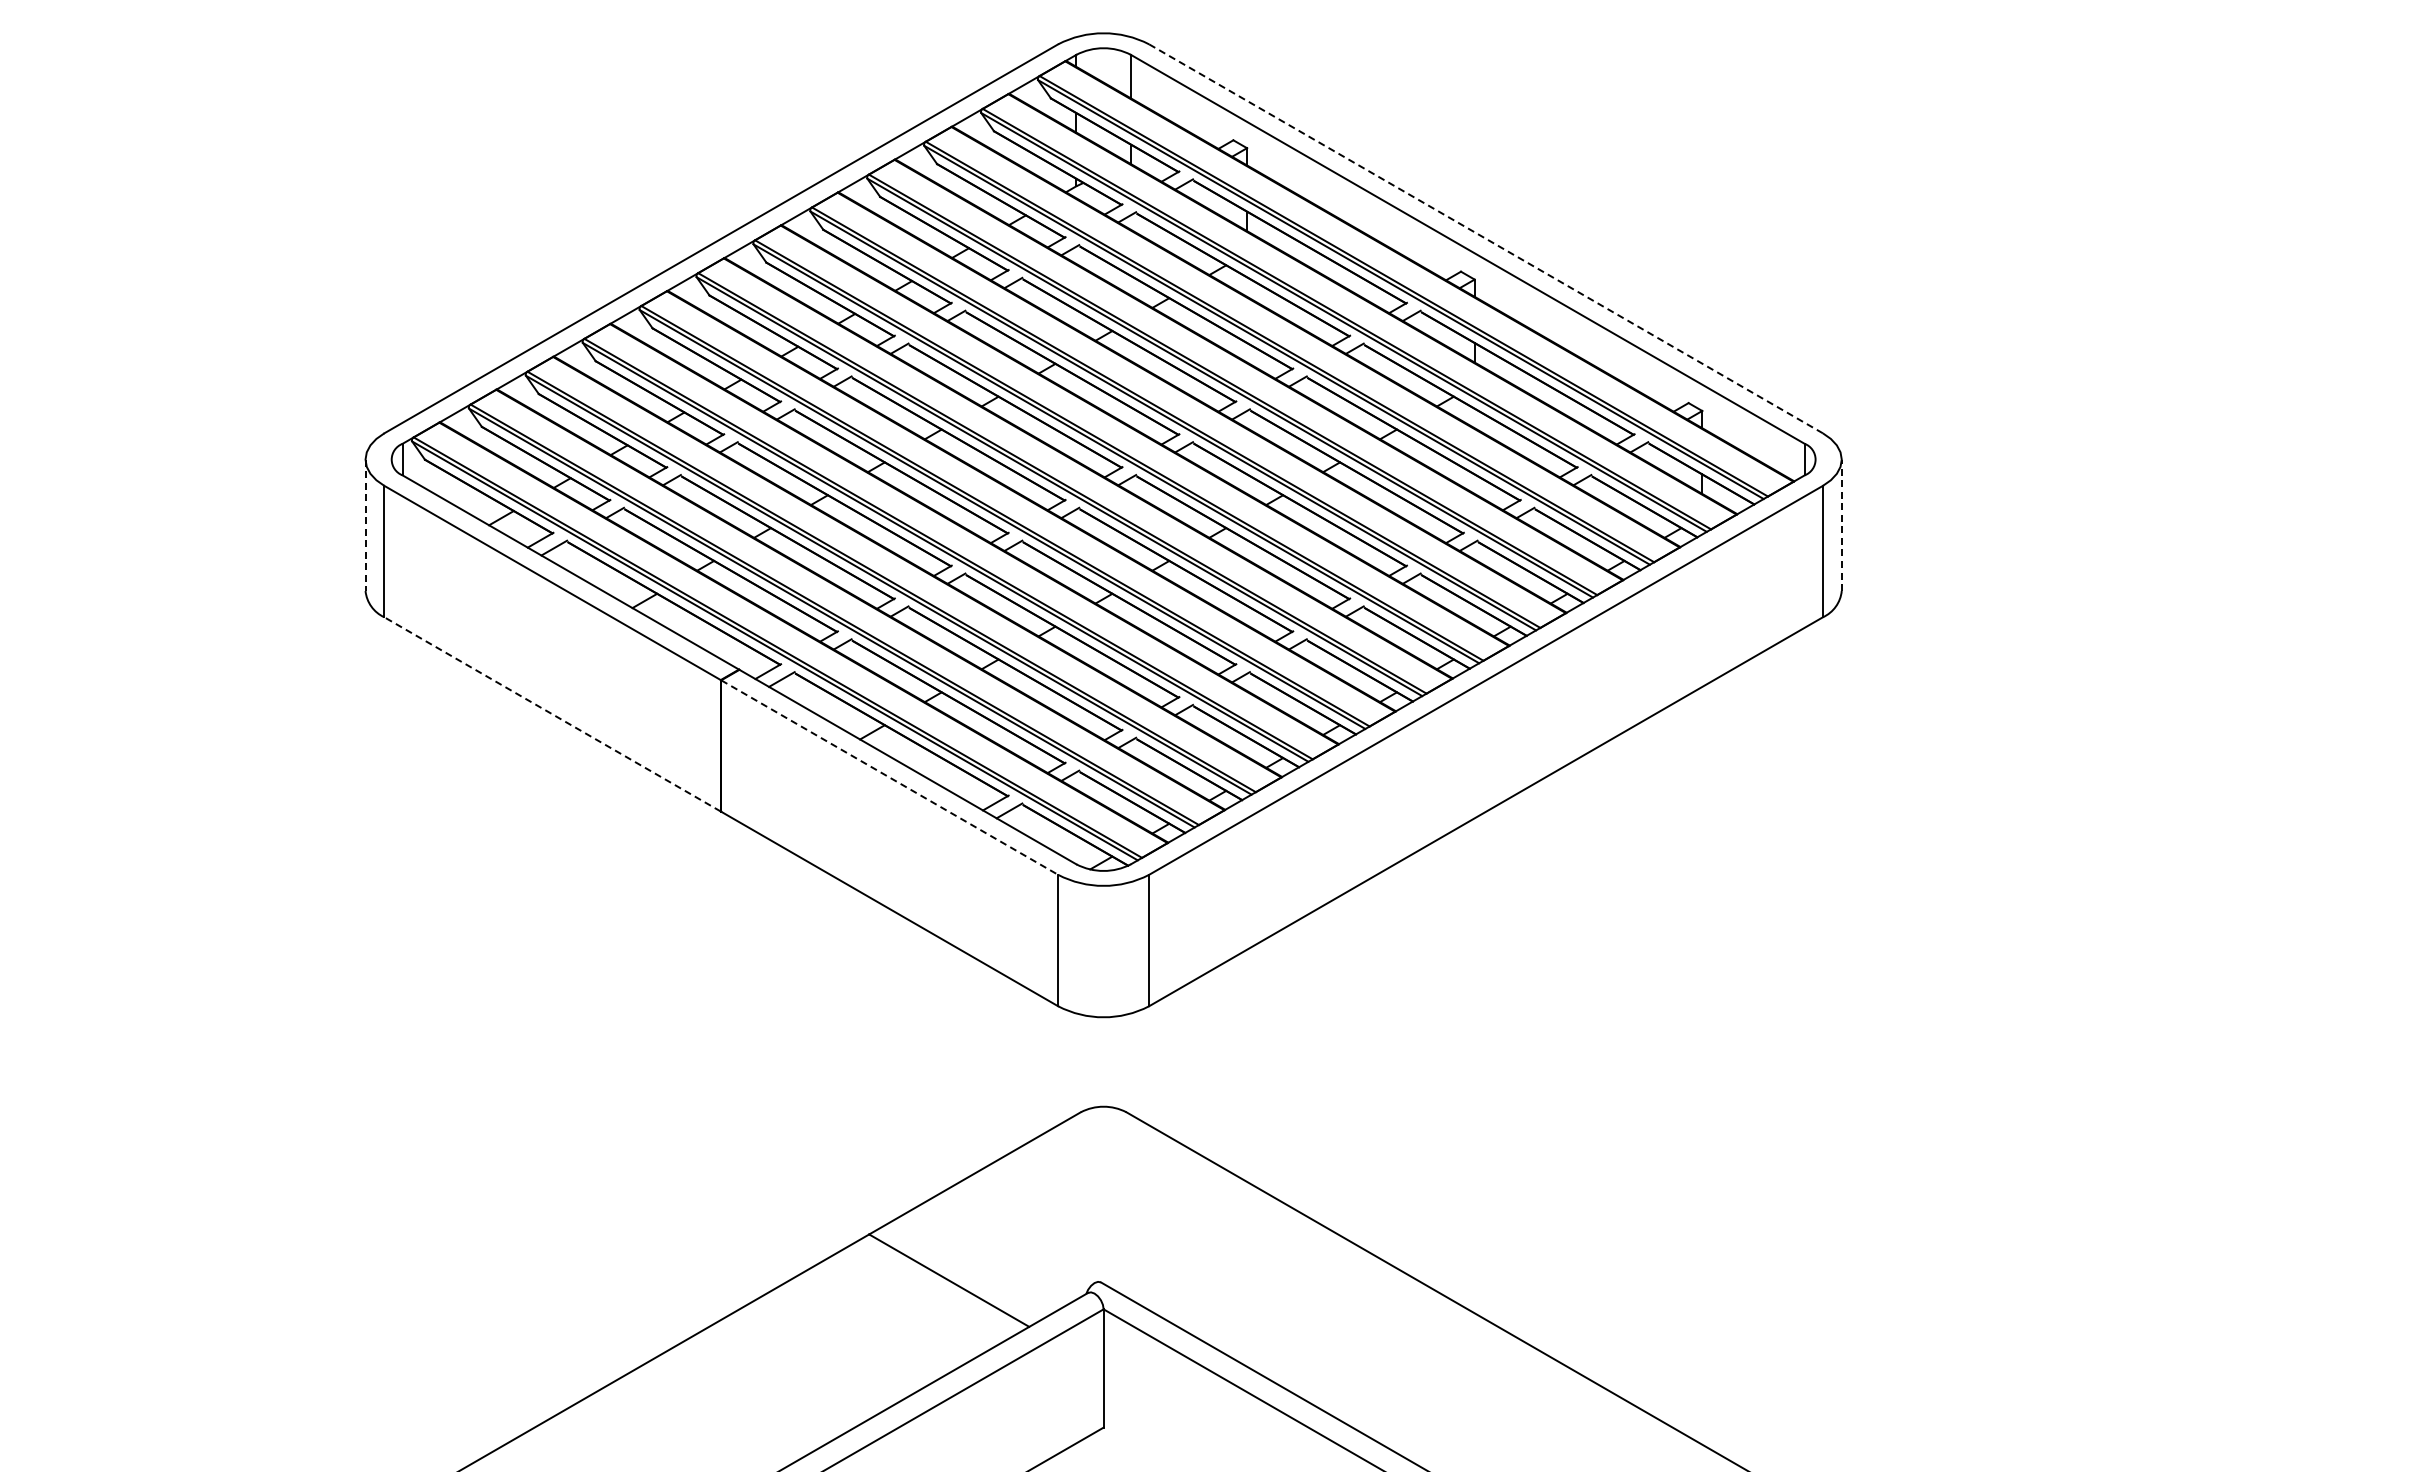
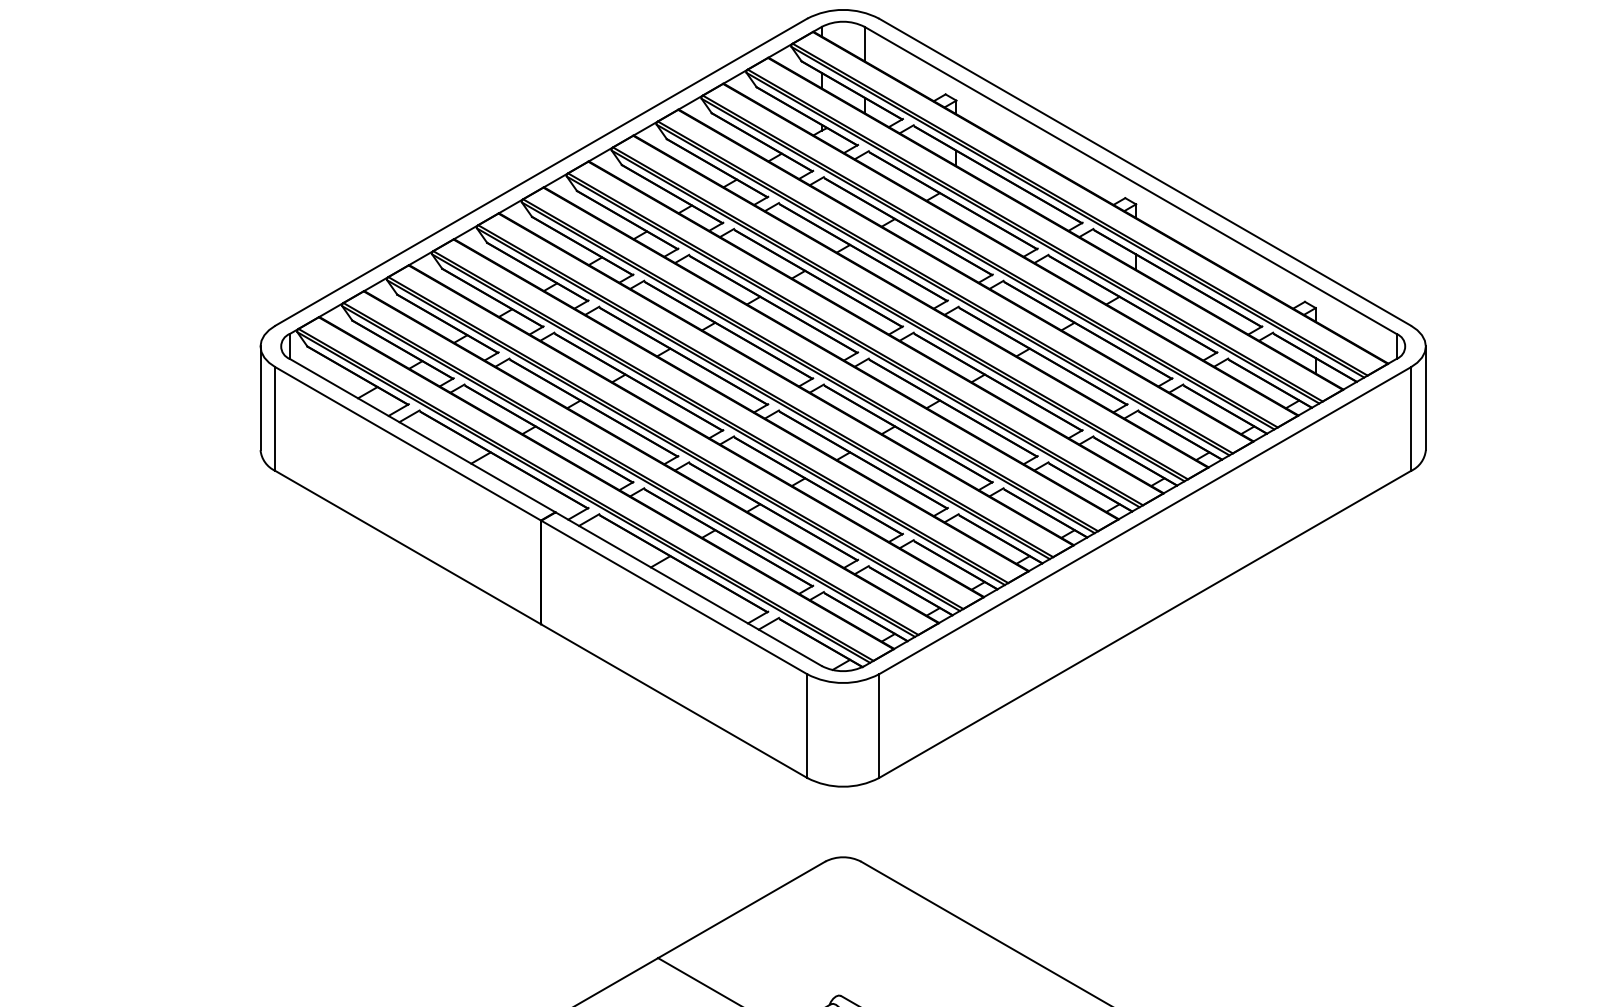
line: (1486, 238) -> (1145, 171), dashed -> solid
line: (365, 525) -> (260, 398), dashed -> solid
line: (1841, 525) -> (1425, 398), dashed -> solid
line: (552, 714) -> (408, 547), dashed -> solid
line: (890, 777) -> (674, 597), dashed -> solid

